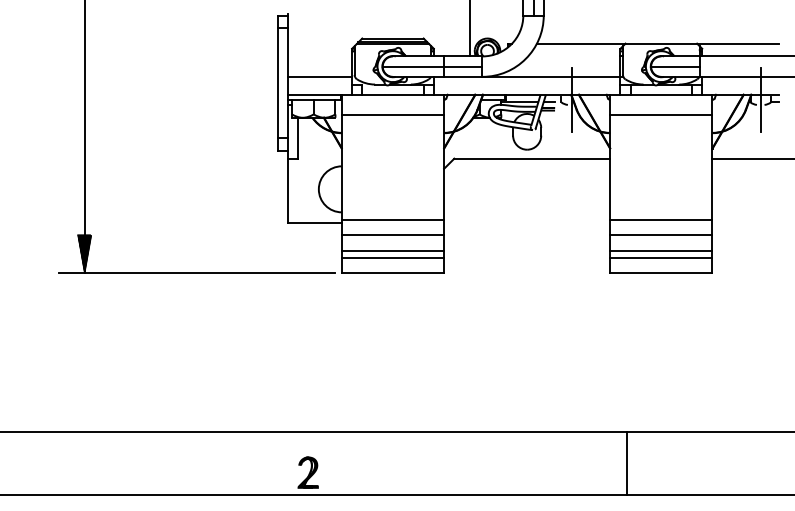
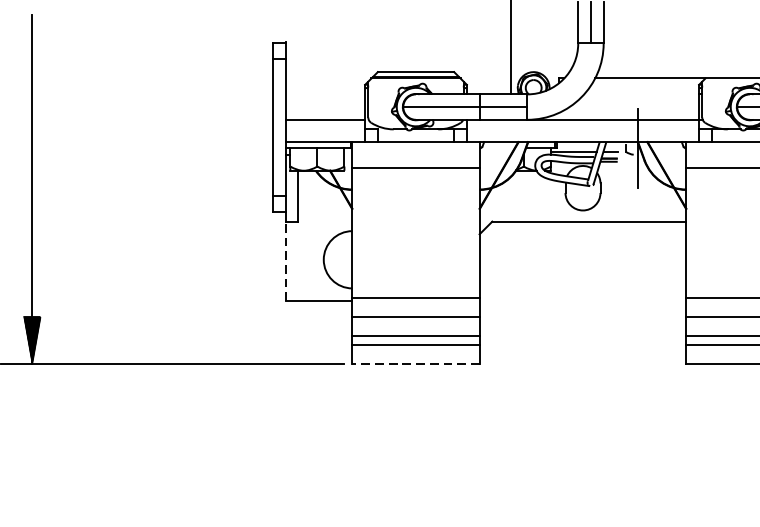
line: (288, 190) -> (286, 261), solid -> dashed
line: (392, 273) -> (415, 364), solid -> dashed

